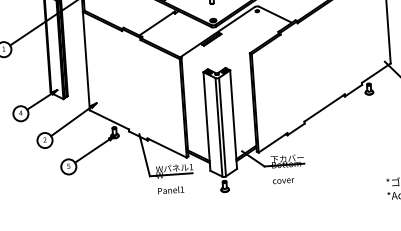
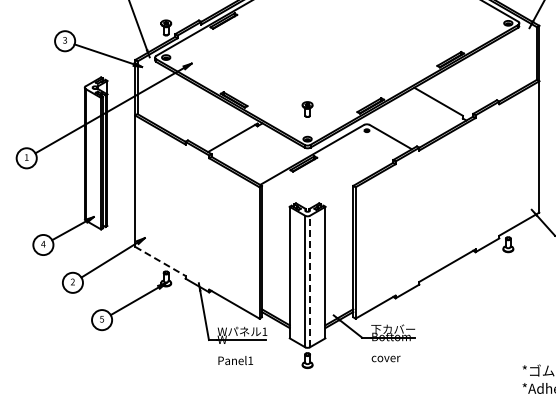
line: (109, 119) -> (160, 261), solid -> dashed
line: (222, 127) -> (309, 281), solid -> dashed

